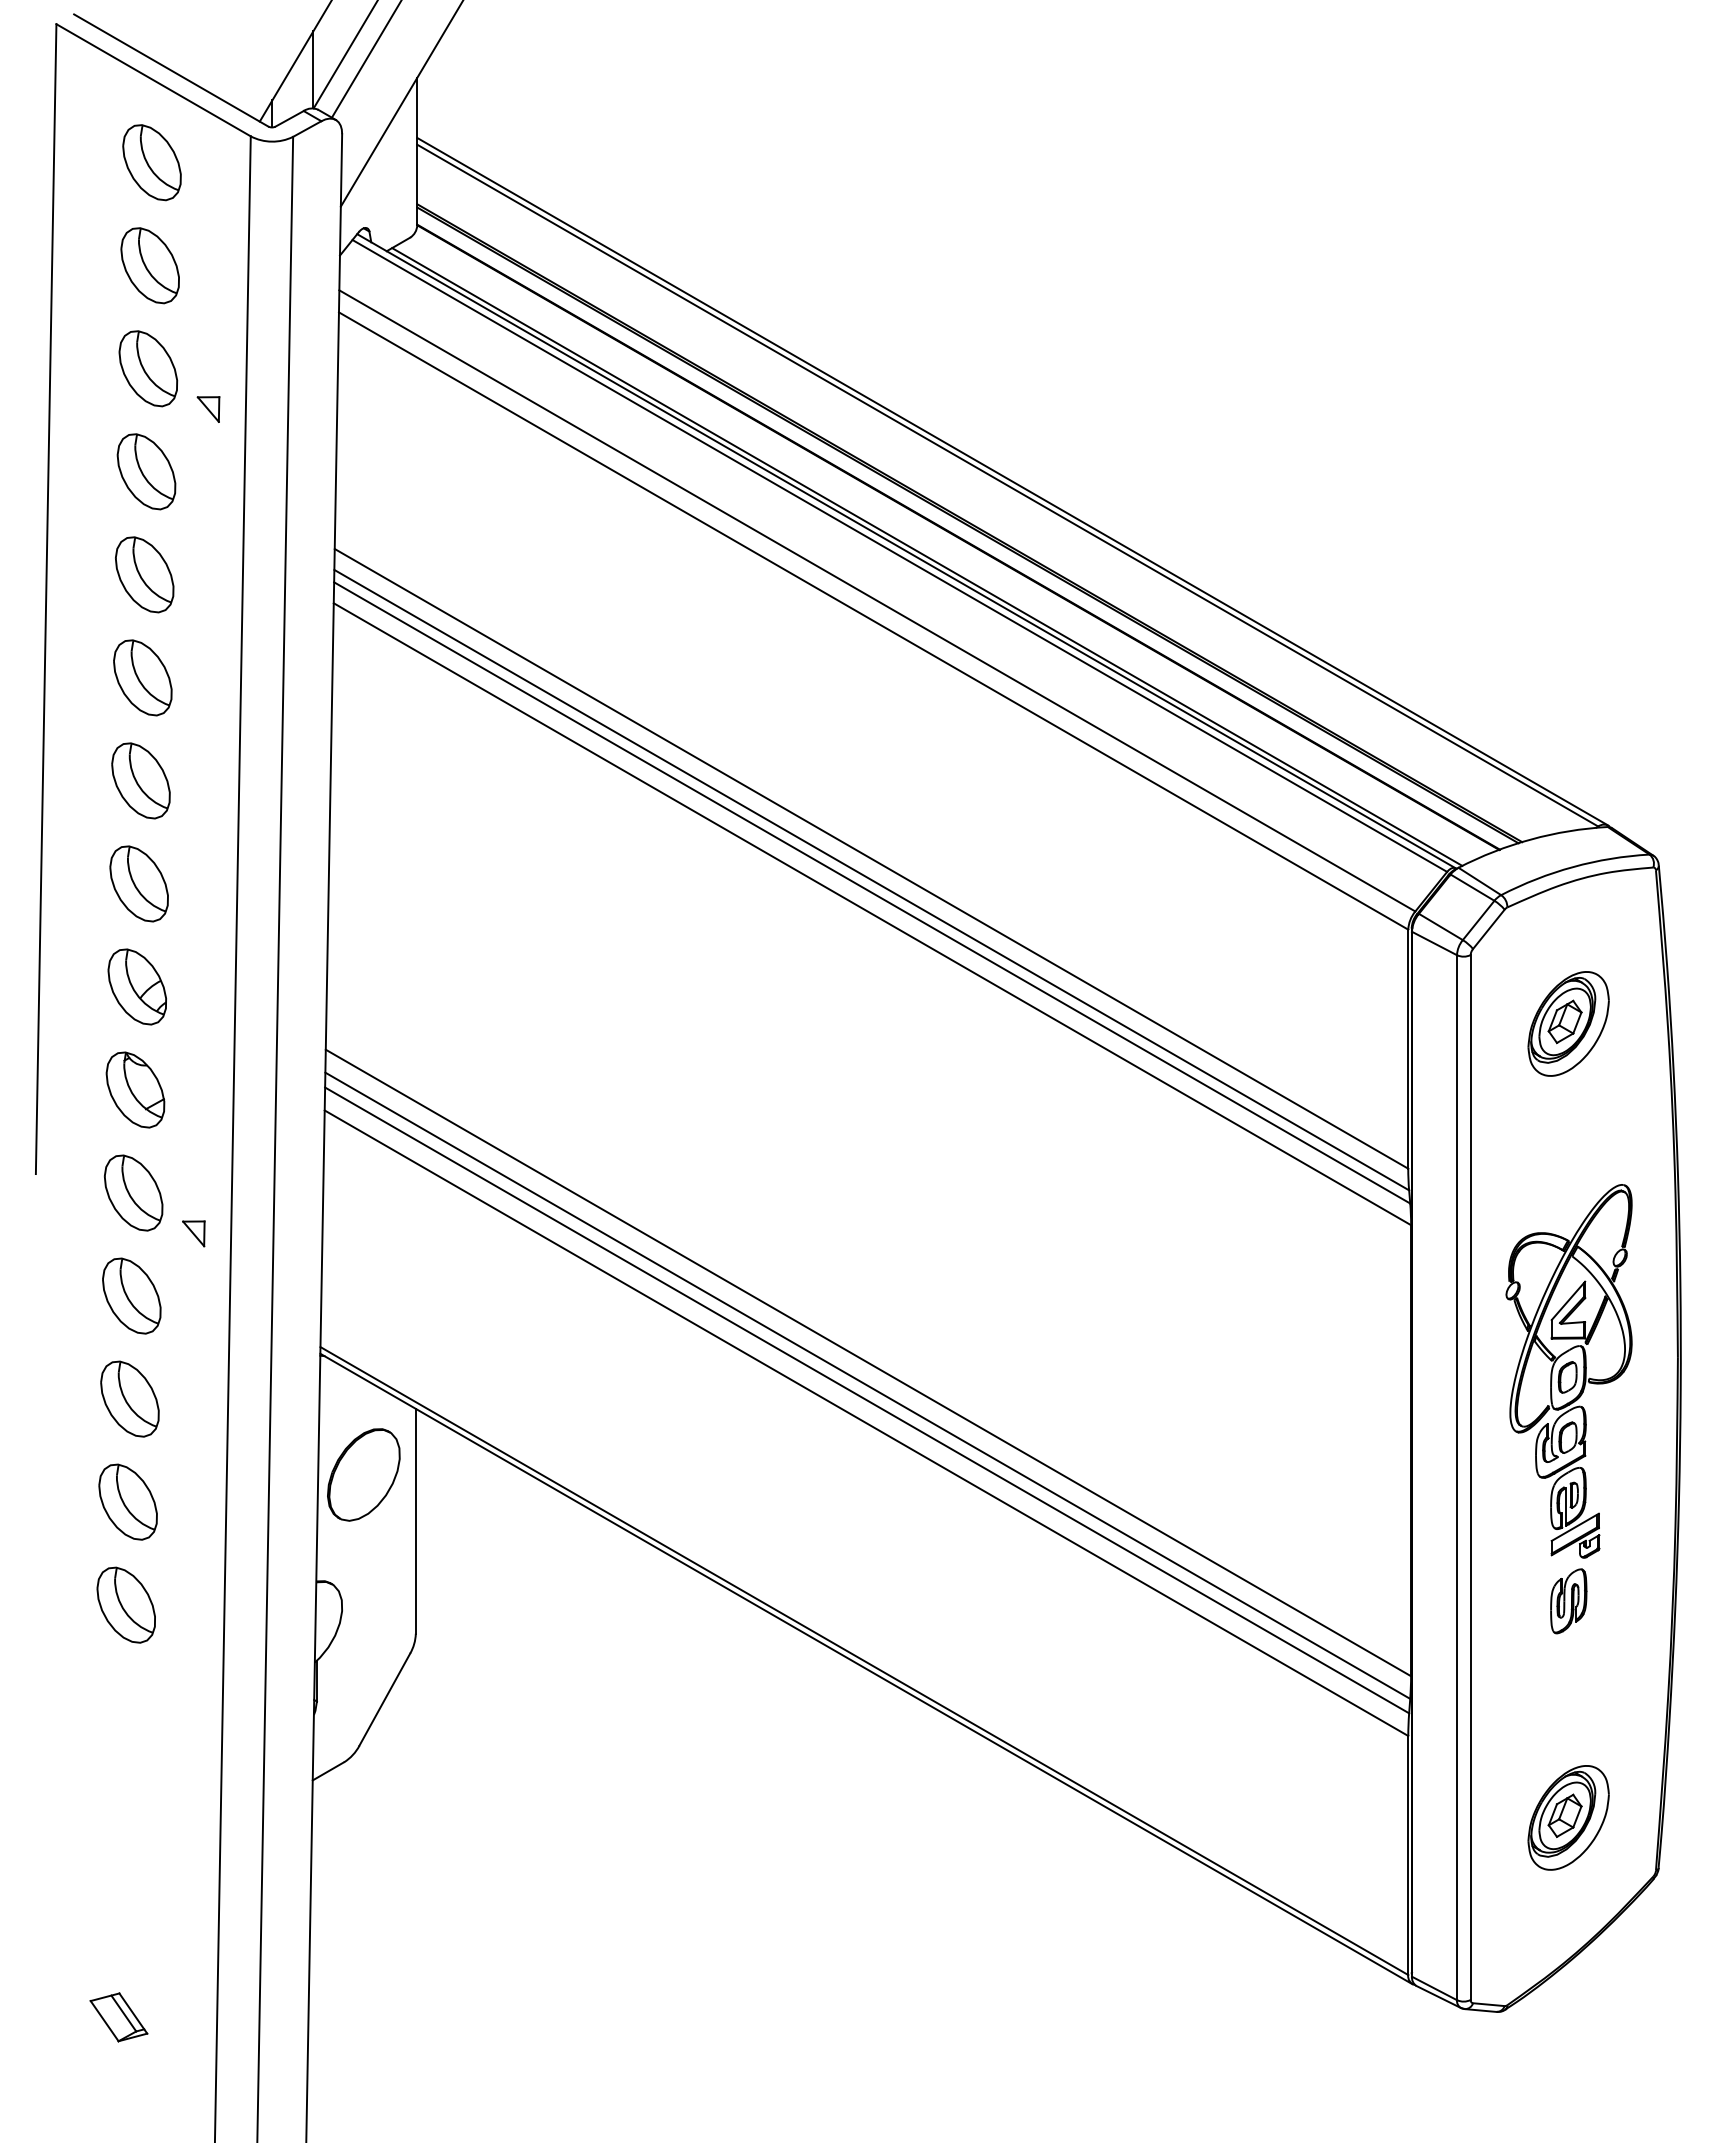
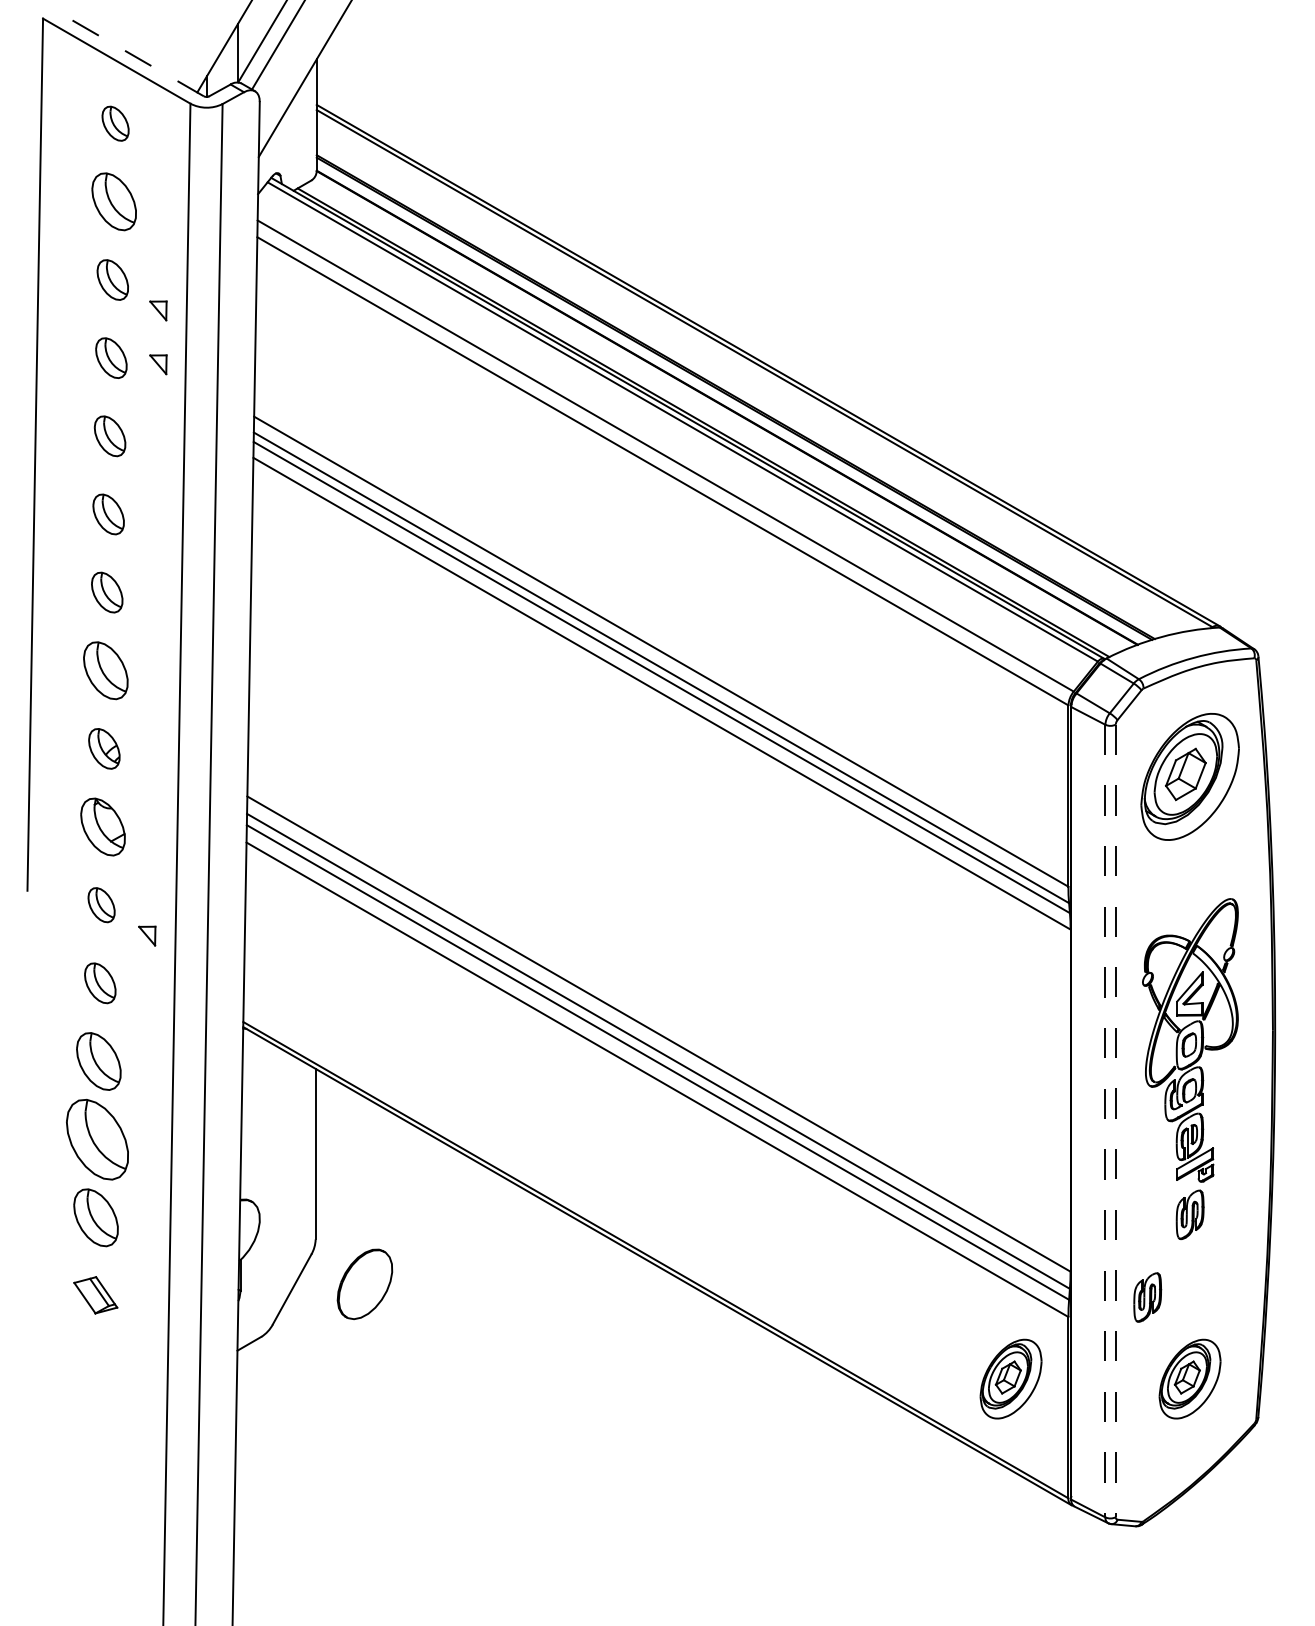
line: (170, 70) -> (129, 53), solid -> dashed
part: (151, 162) -> (115, 123), size x0.6
part: (148, 368) -> (112, 279), size x0.7
part: (146, 471) -> (111, 357), size x0.7
part: (208, 480) -> (158, 364), added
part: (144, 574) -> (109, 436), size x0.7
part: (142, 677) -> (108, 514), size x0.7
part: (140, 780) -> (106, 592), size x0.7
part: (136, 986) -> (103, 748), size x0.7
part: (1568, 1023) -> (1189, 776), size x1.6
part: (133, 1192) -> (101, 904), size x0.6
part: (131, 1295) -> (100, 982), size x0.7
part: (363, 1474) -> (364, 1284), moved
line: (1470, 1477) -> (1115, 1120), solid -> dashed
line: (1457, 1478) -> (1105, 1121), solid -> dashed
part: (127, 1501) -> (96, 1139), size x1.4
part: (1512, 1710) -> (1147, 1297), added
part: (1332, 1817) -> (1010, 1378), added
part: (118, 2017) -> (95, 1295), moved

